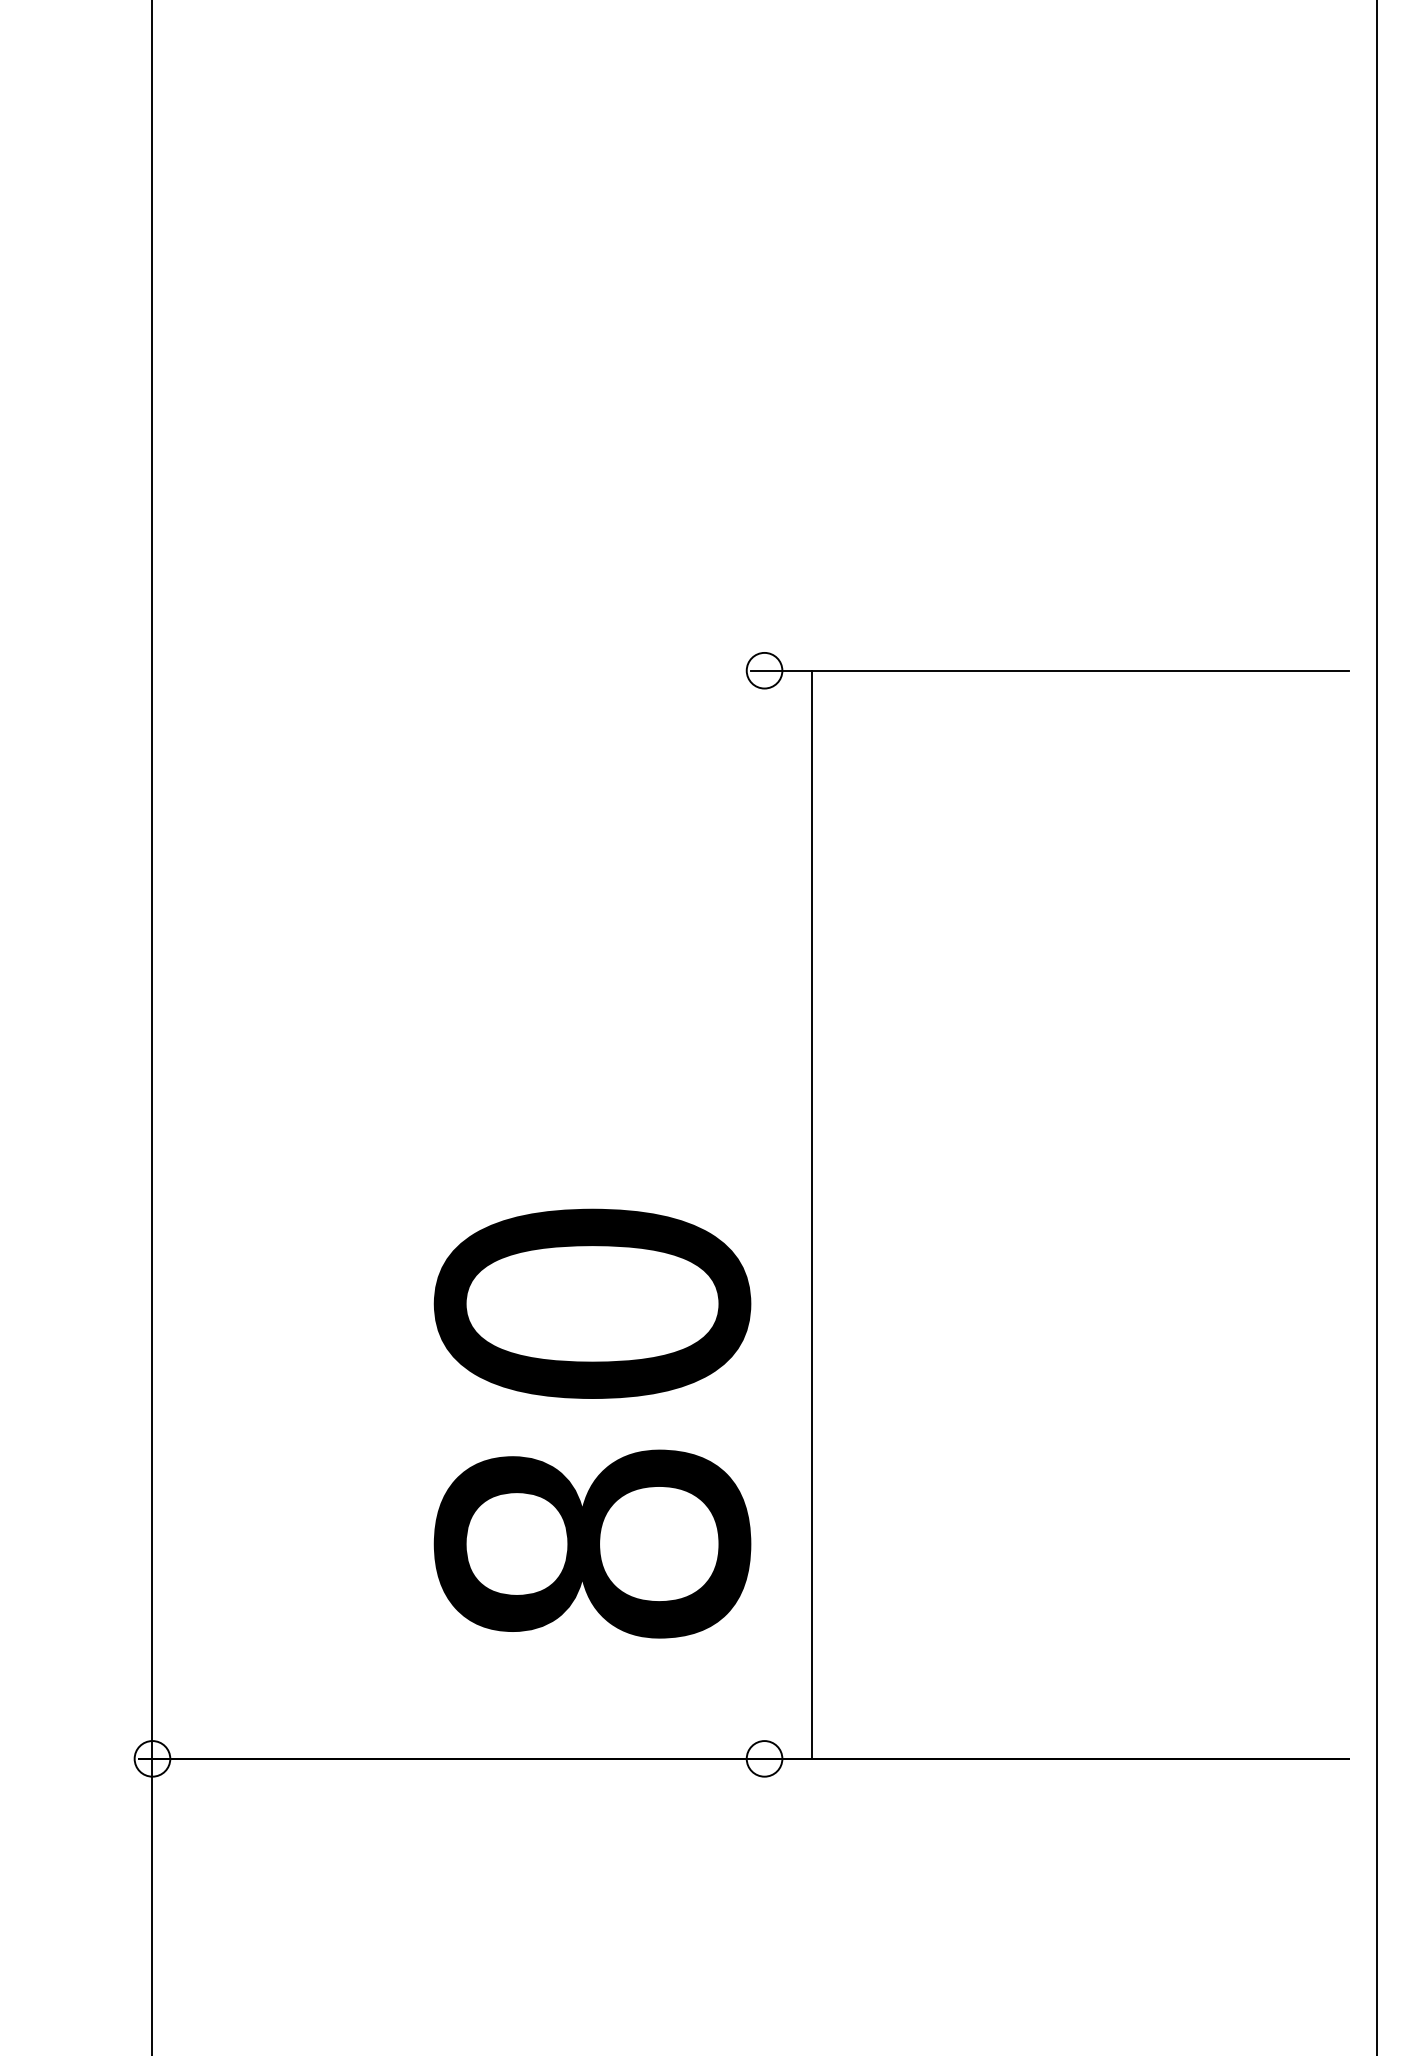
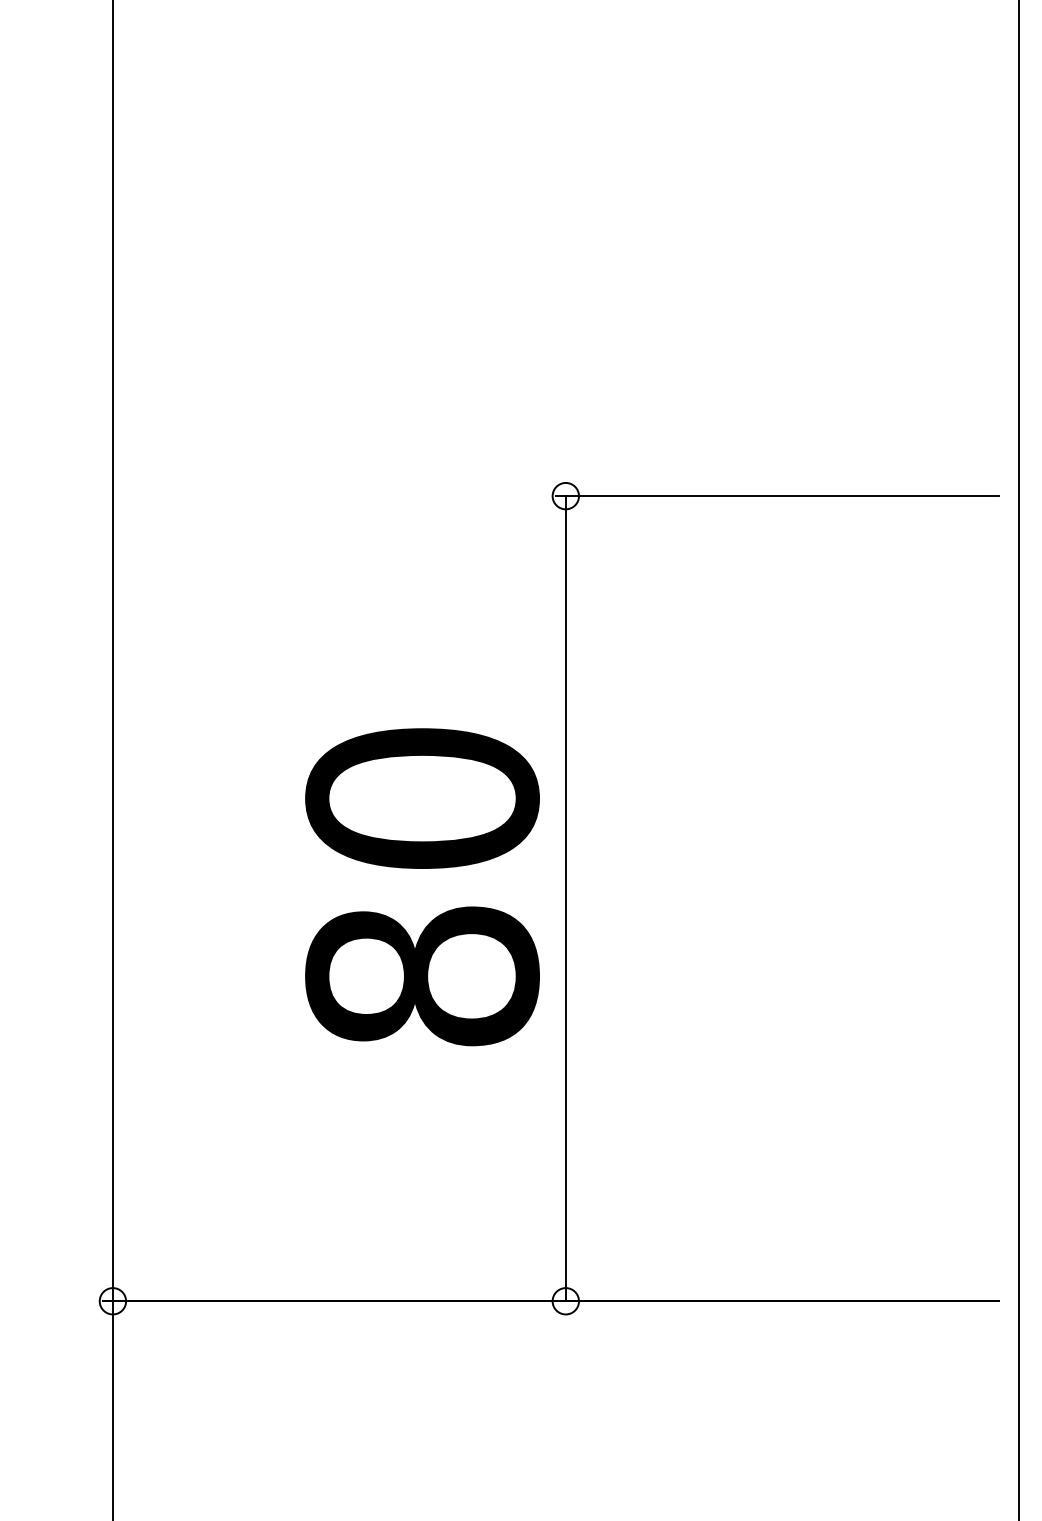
line: (811, 1214) -> (565, 898), moved
text: (592, 1423) -> (422, 887), moved

